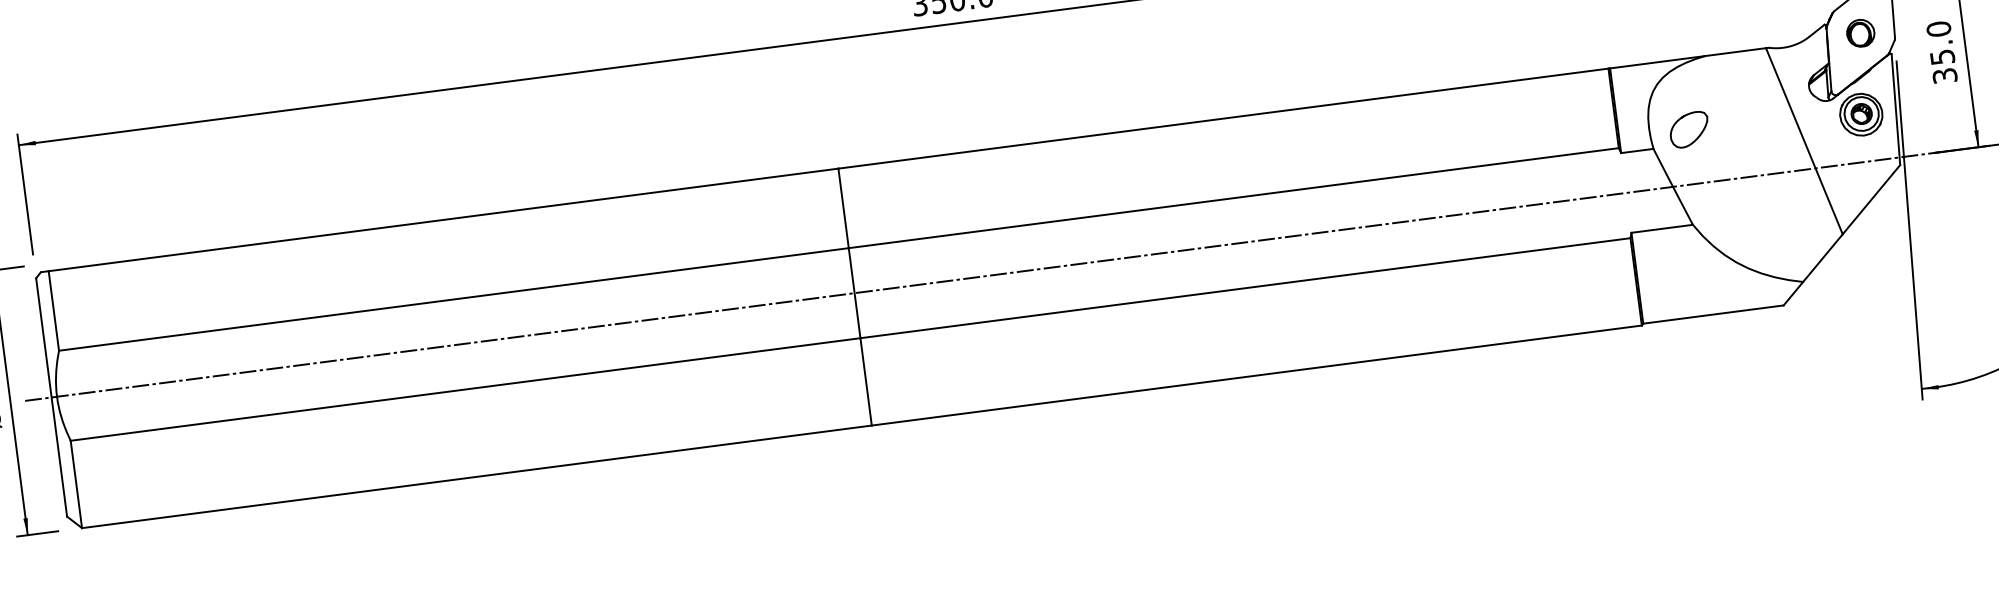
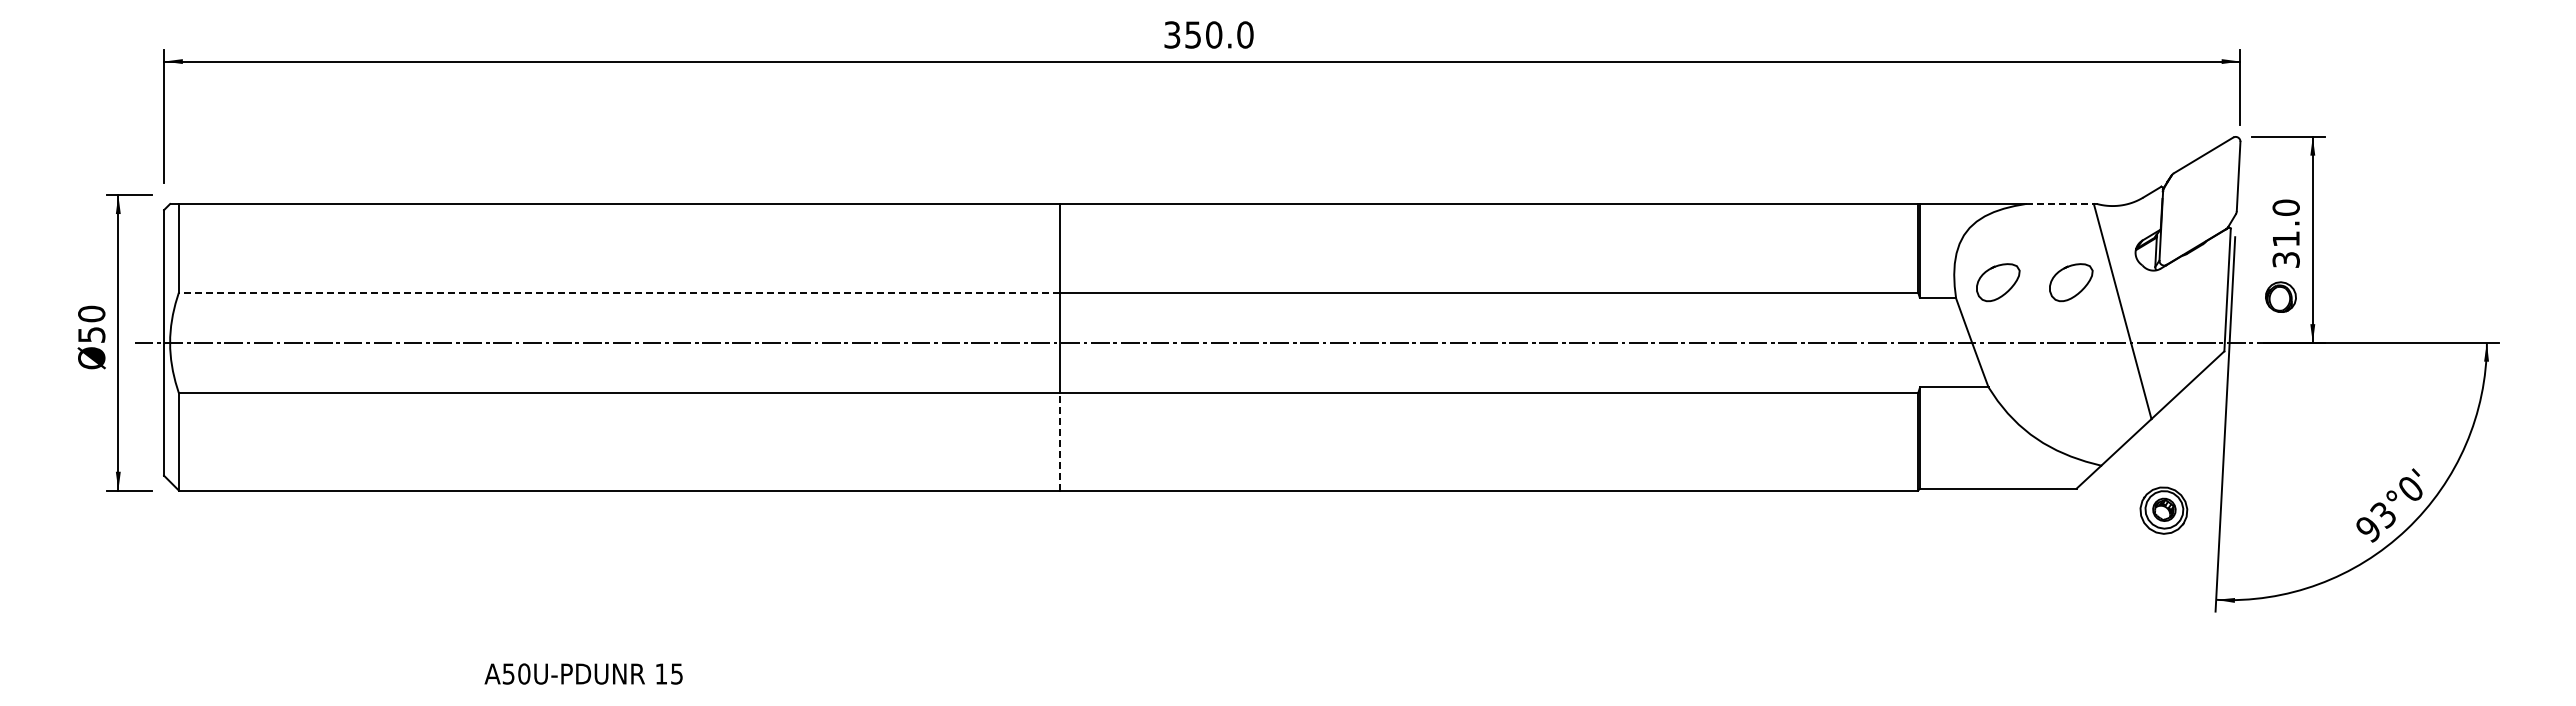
part: (1860, 32) -> (2280, 296), moved
line: (1736, 52) -> (2060, 204), solid -> dashed
text: (1942, 56) -> (2286, 238), 35.0 -> 31.0
part: (1860, 114) -> (2163, 510), moved
curve: (1764, 127) -> (2080, 290), added
line: (453, 299) -> (618, 292), solid -> dashed
line: (866, 381) -> (1059, 441), solid -> dashed

